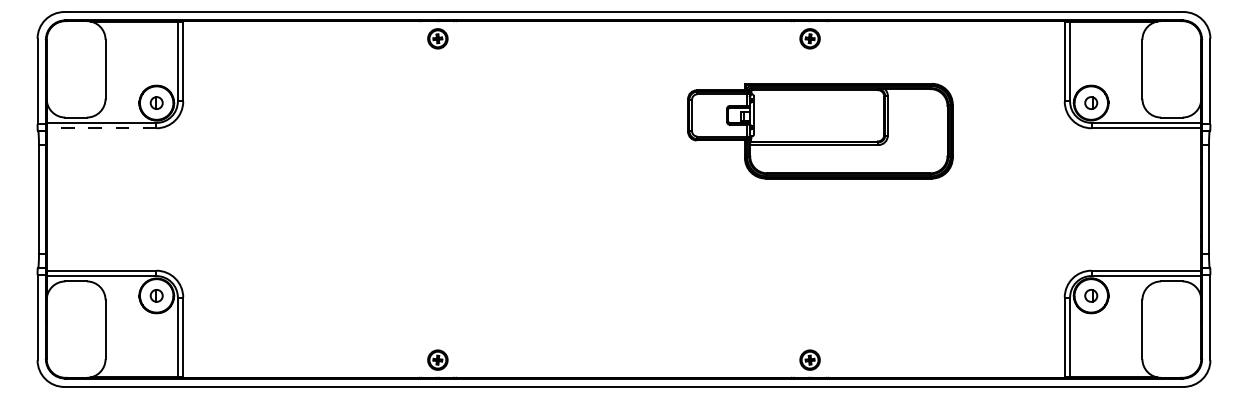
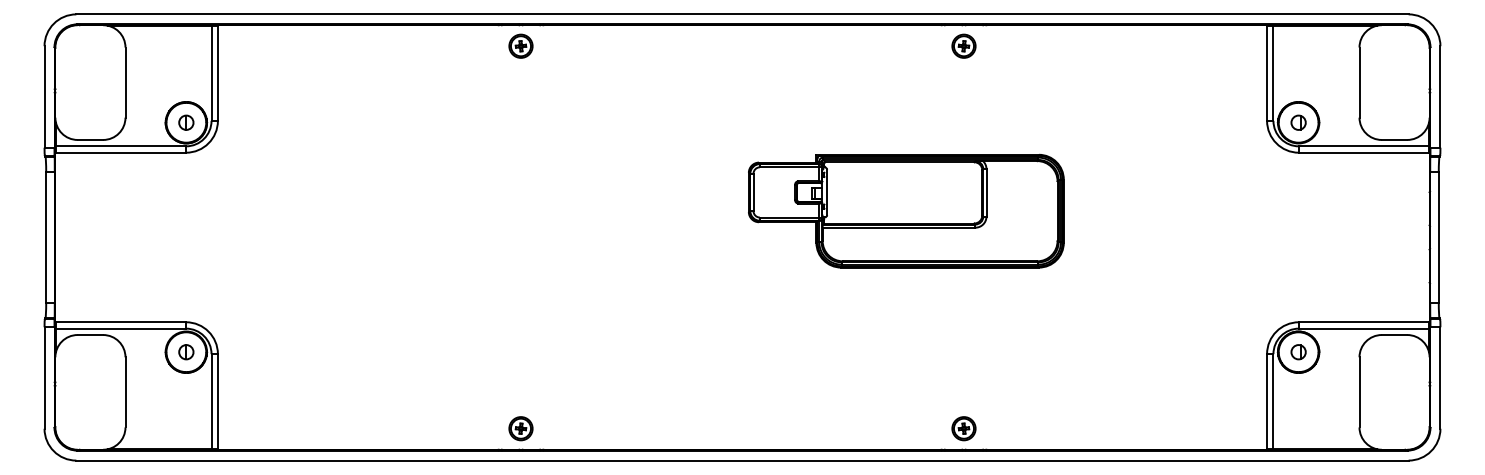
line: (101, 128) -> (120, 152), dashed -> solid
part: (820, 130) -> (906, 210), moved

